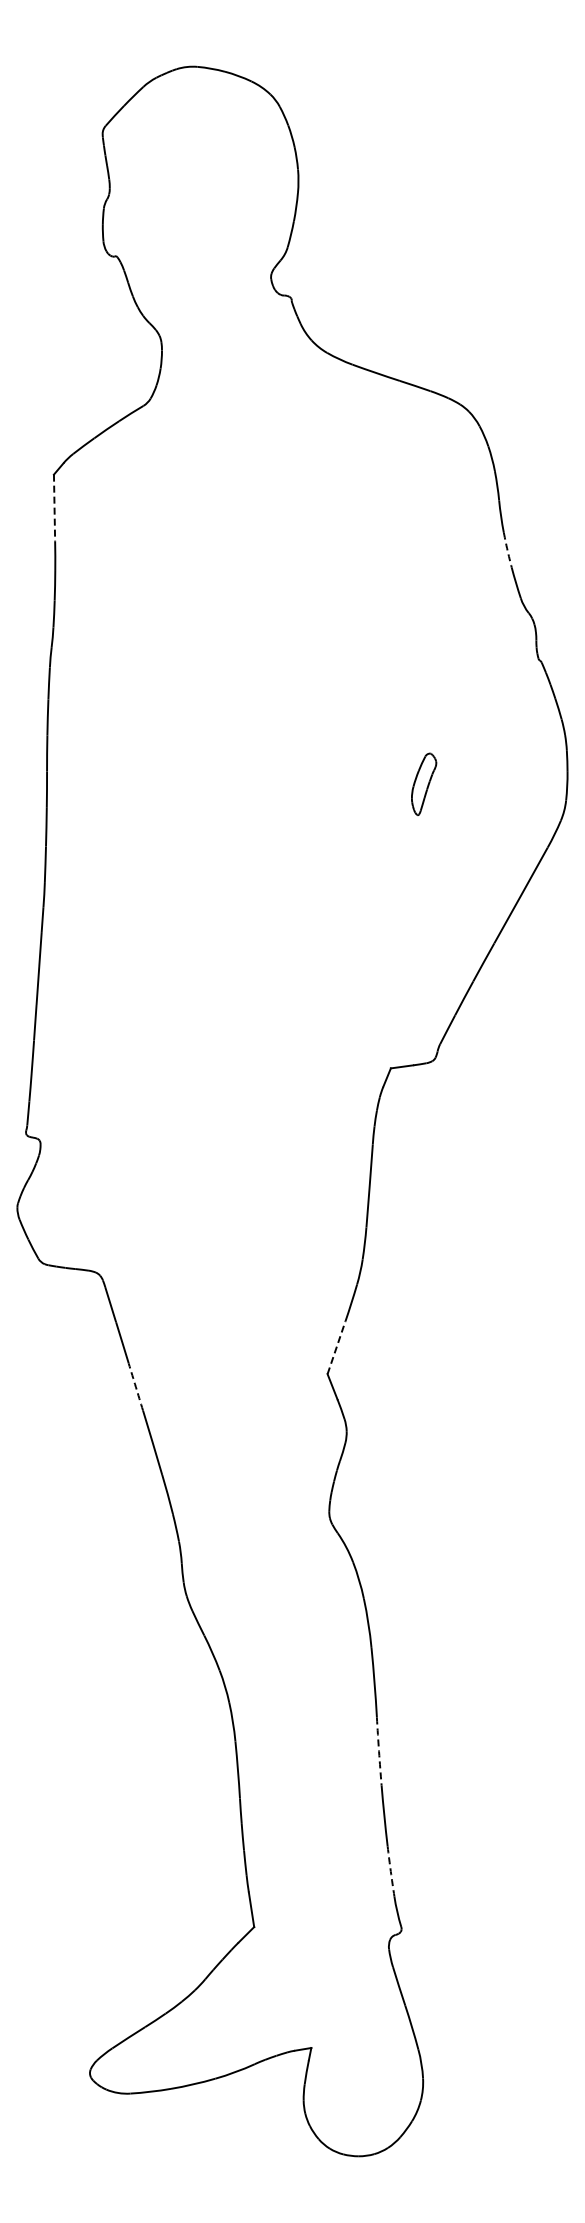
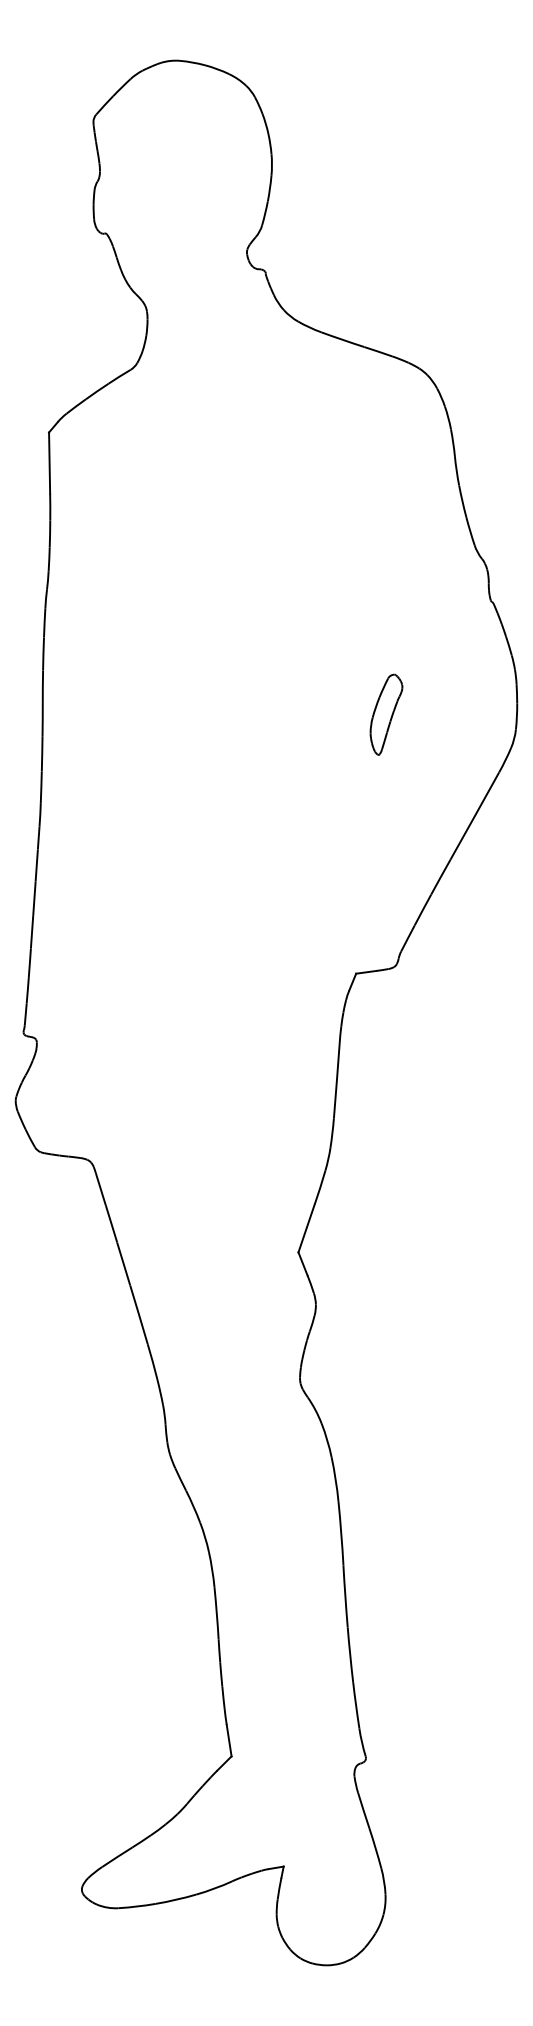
line: (54, 508) -> (49, 463), dashed -> solid
arc: (507, 550) -> (462, 501), dashed -> solid
part: (423, 784) -> (385, 714), size x1.43
line: (336, 1347) -> (306, 1228), dashed -> solid
arc: (135, 1387) -> (123, 1264), dashed -> solid
arc: (379, 1751) -> (345, 1596), dashed -> solid
arc: (390, 1871) -> (355, 1705), dashed -> solid

